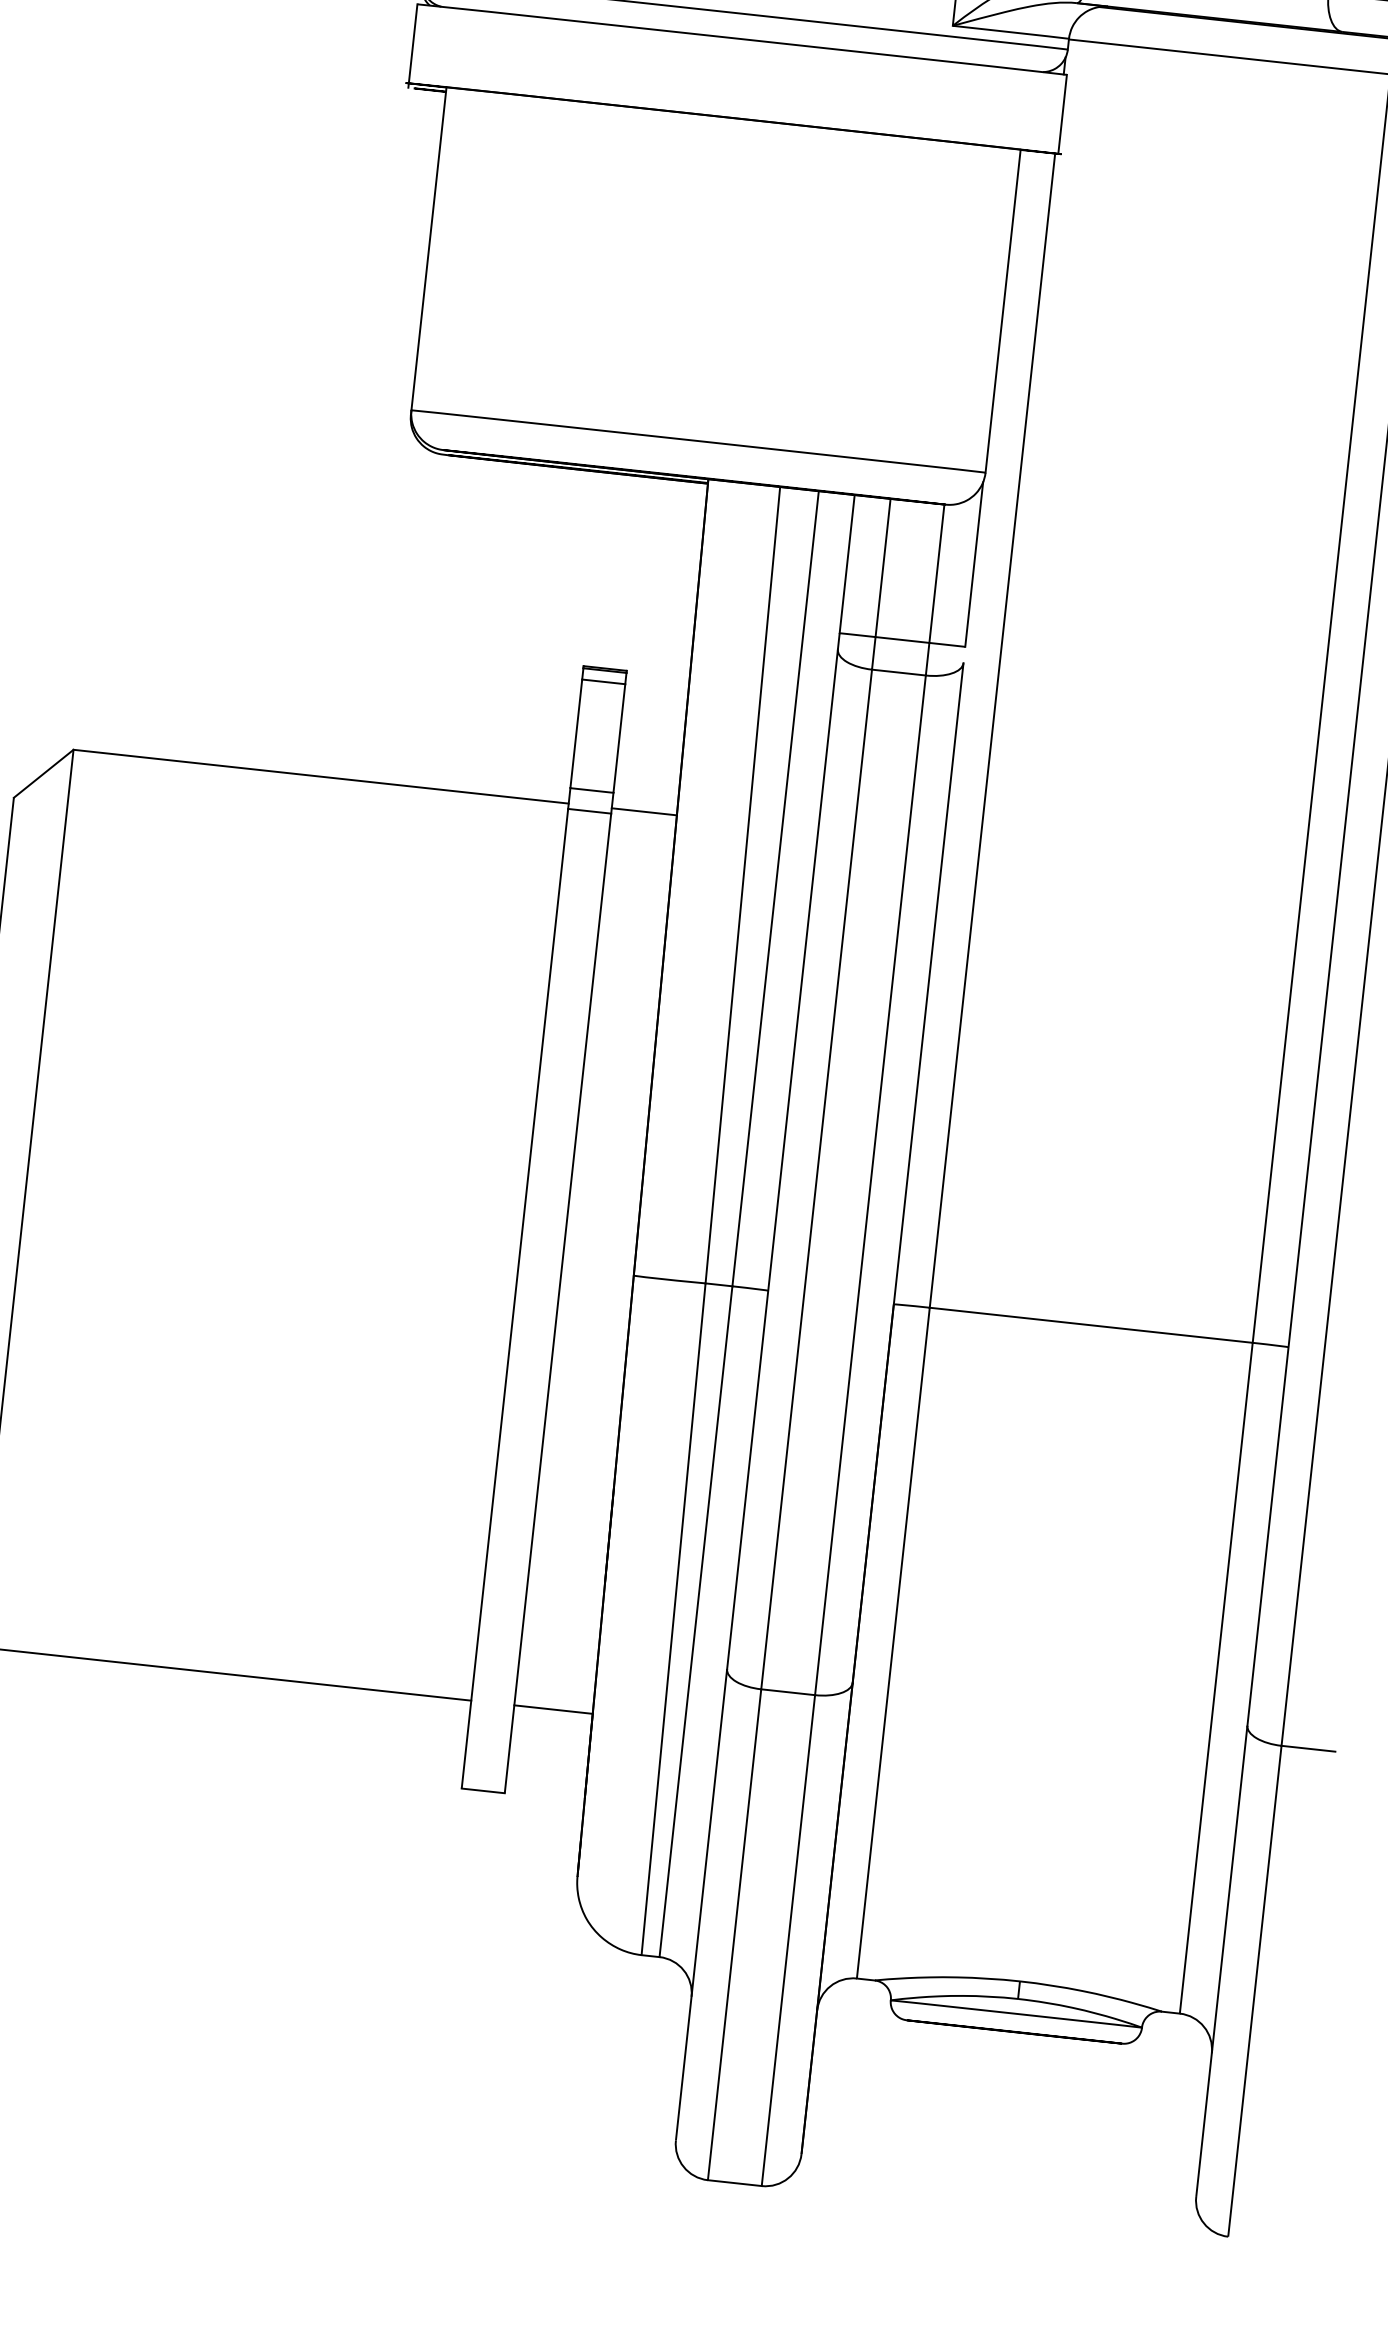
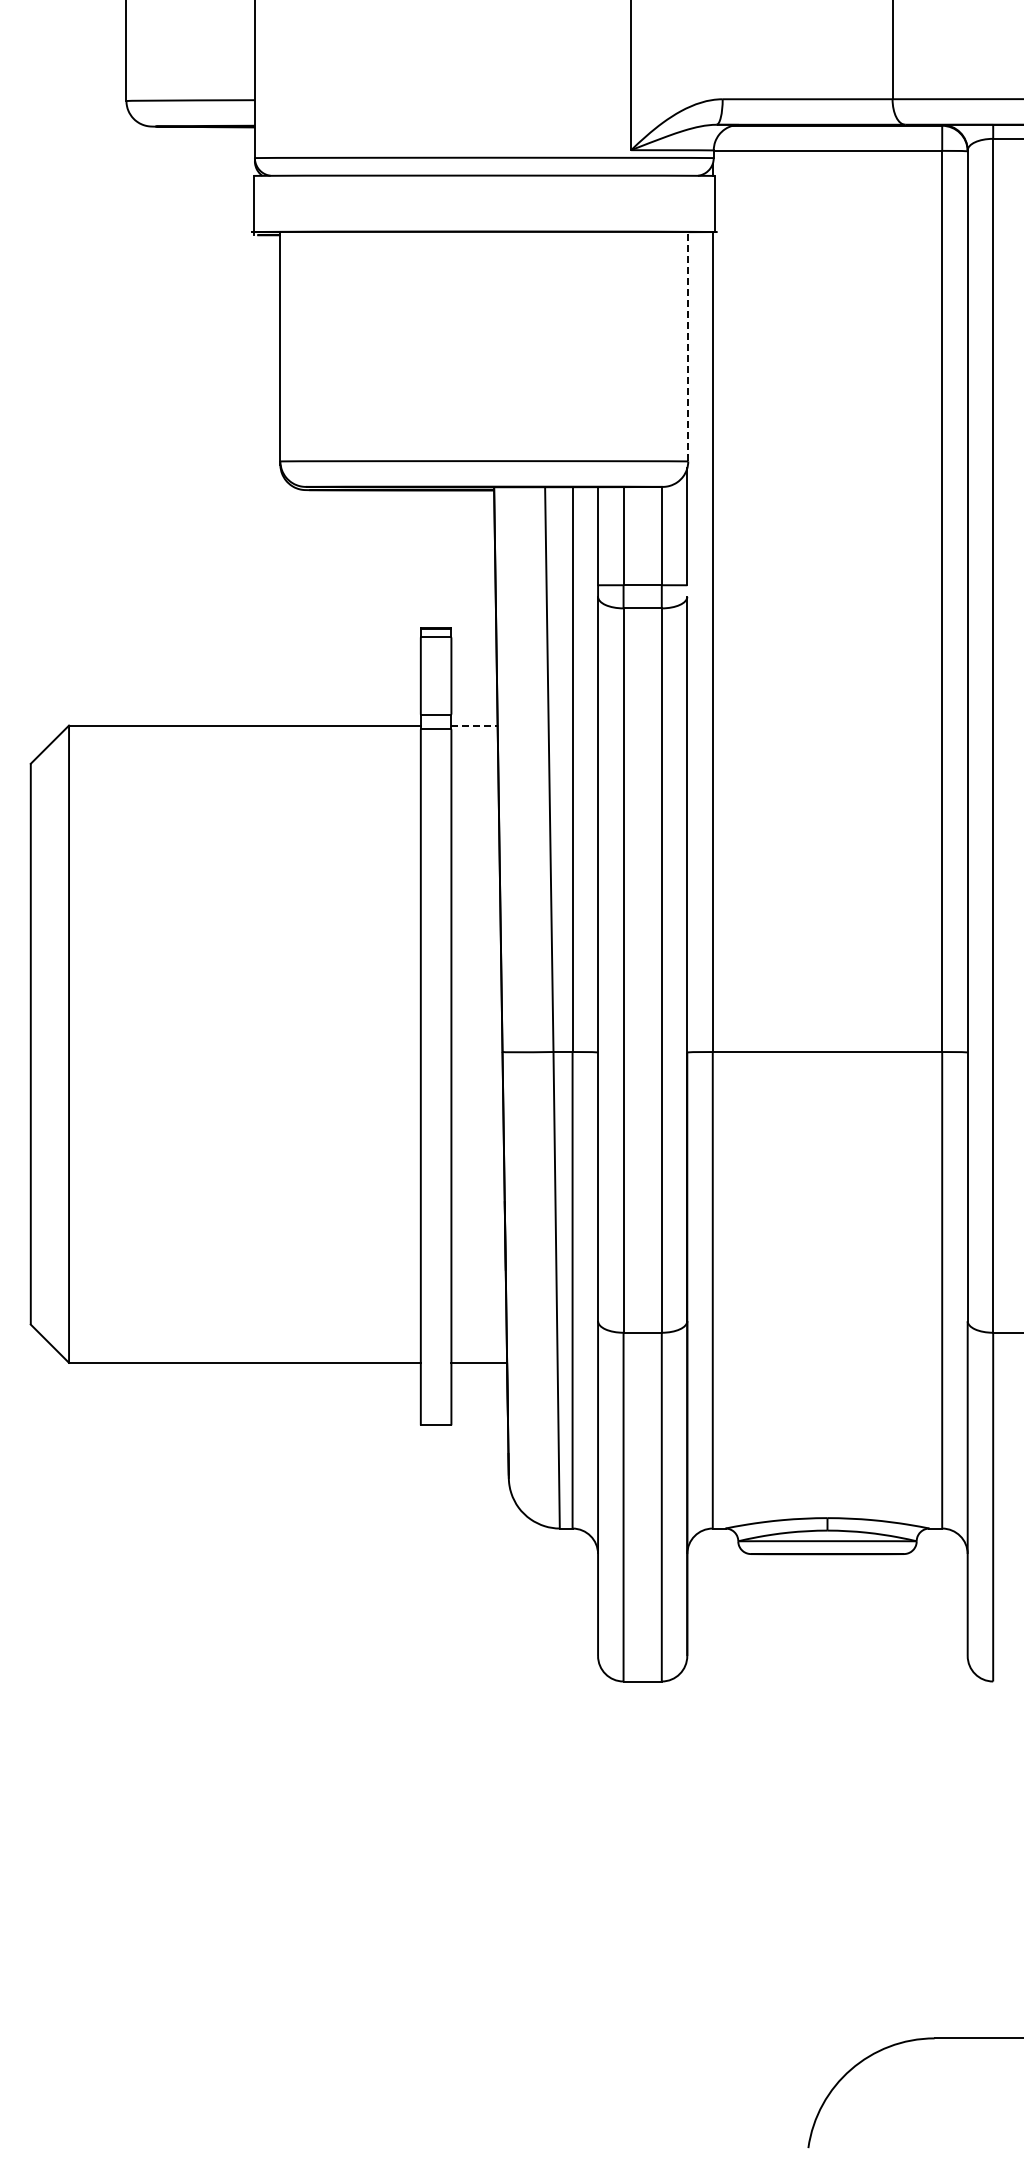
line: (1003, 310) -> (688, 346), solid -> dashed
line: (645, 811) -> (475, 725), solid -> dashed

